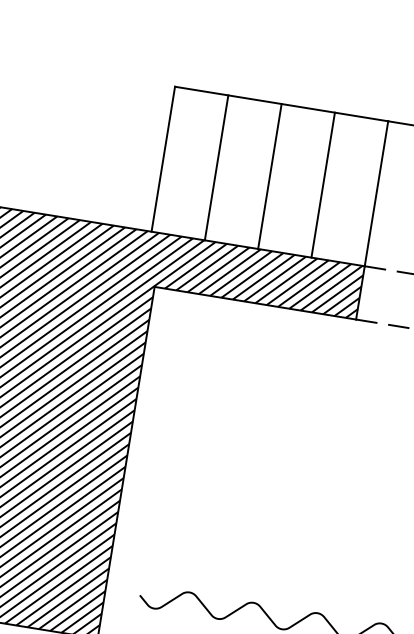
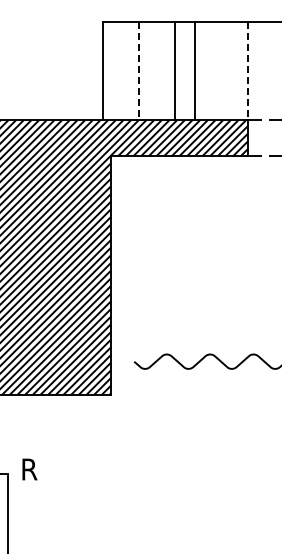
line: (216, 168) -> (139, 71), solid -> dashed
line: (323, 184) -> (194, 70), moved
line: (376, 194) -> (247, 71), solid -> dashed

